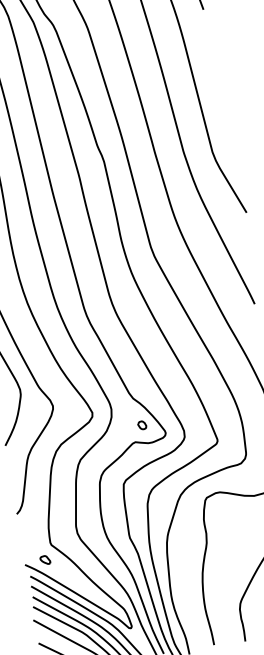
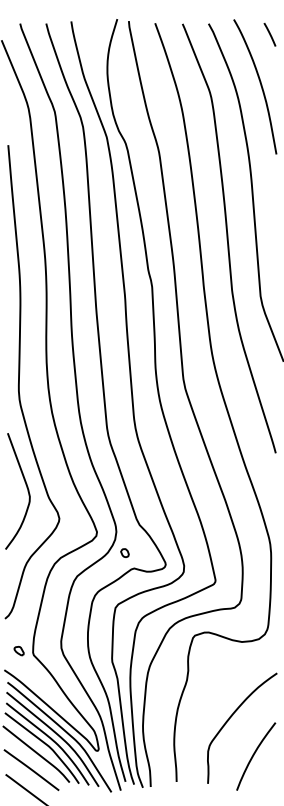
part: (141, 424) -> (124, 552), moved
part: (44, 560) -> (18, 651), moved

